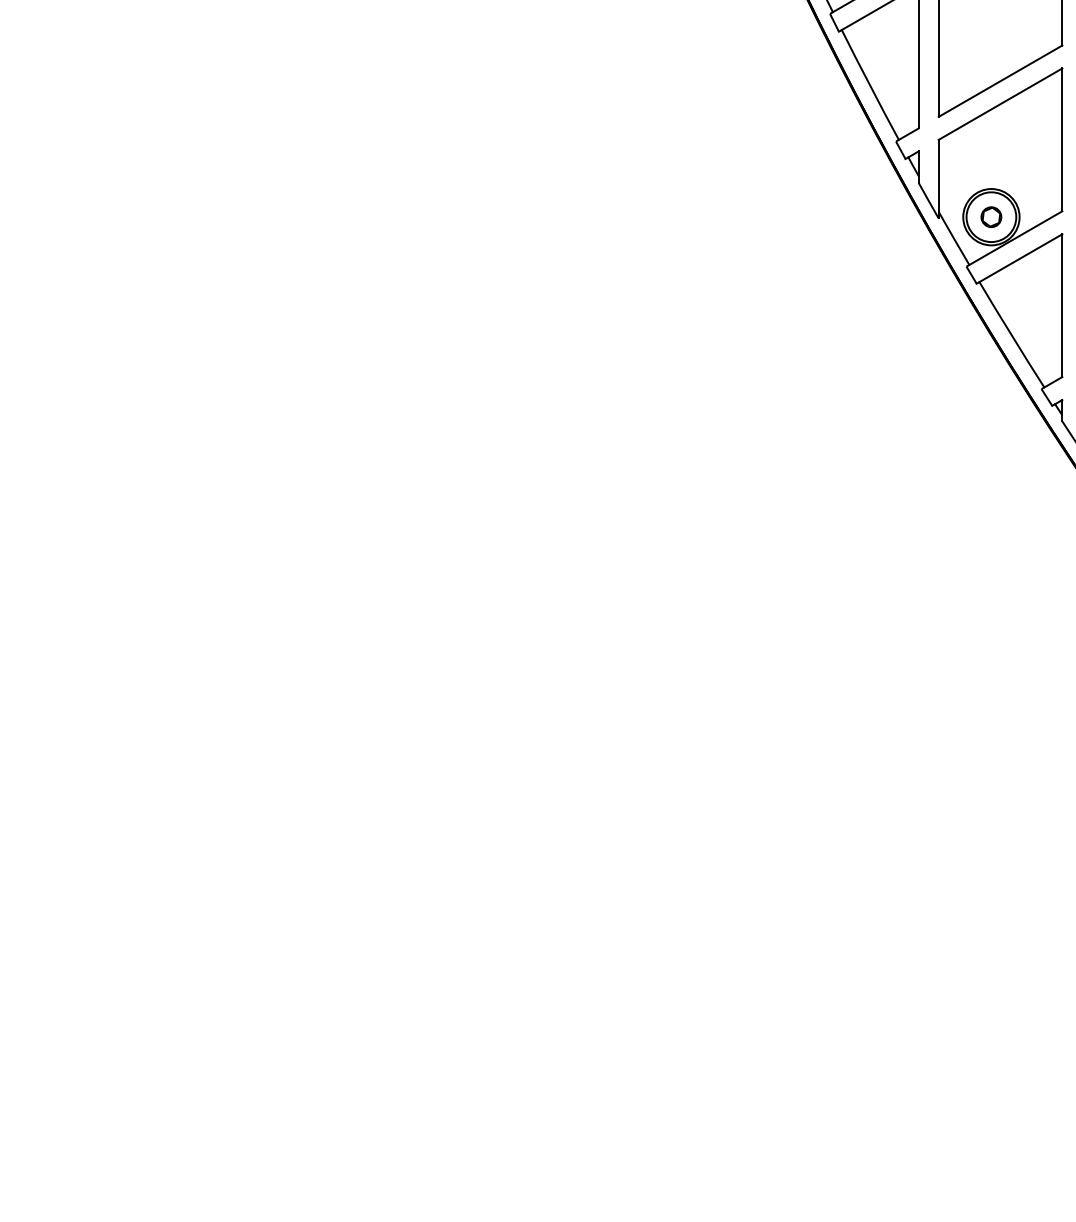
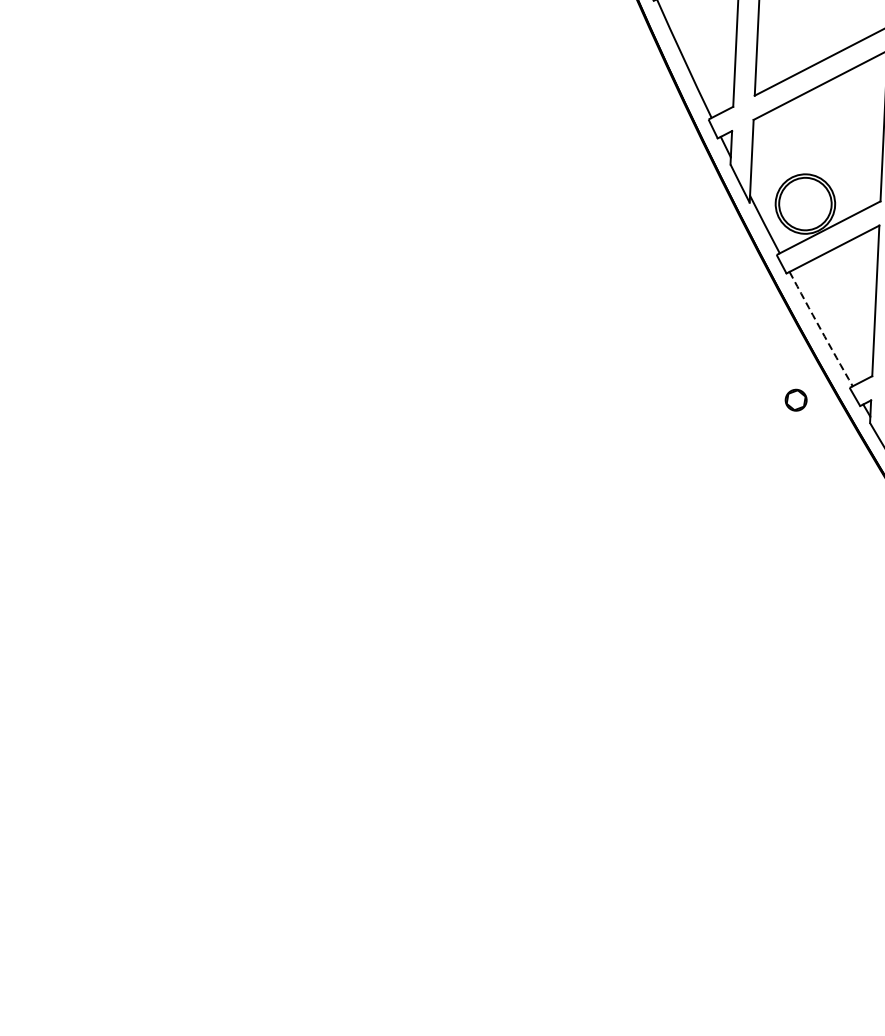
part: (991, 216) -> (796, 399), moved
arc: (1011, 335) -> (820, 329), solid -> dashed

